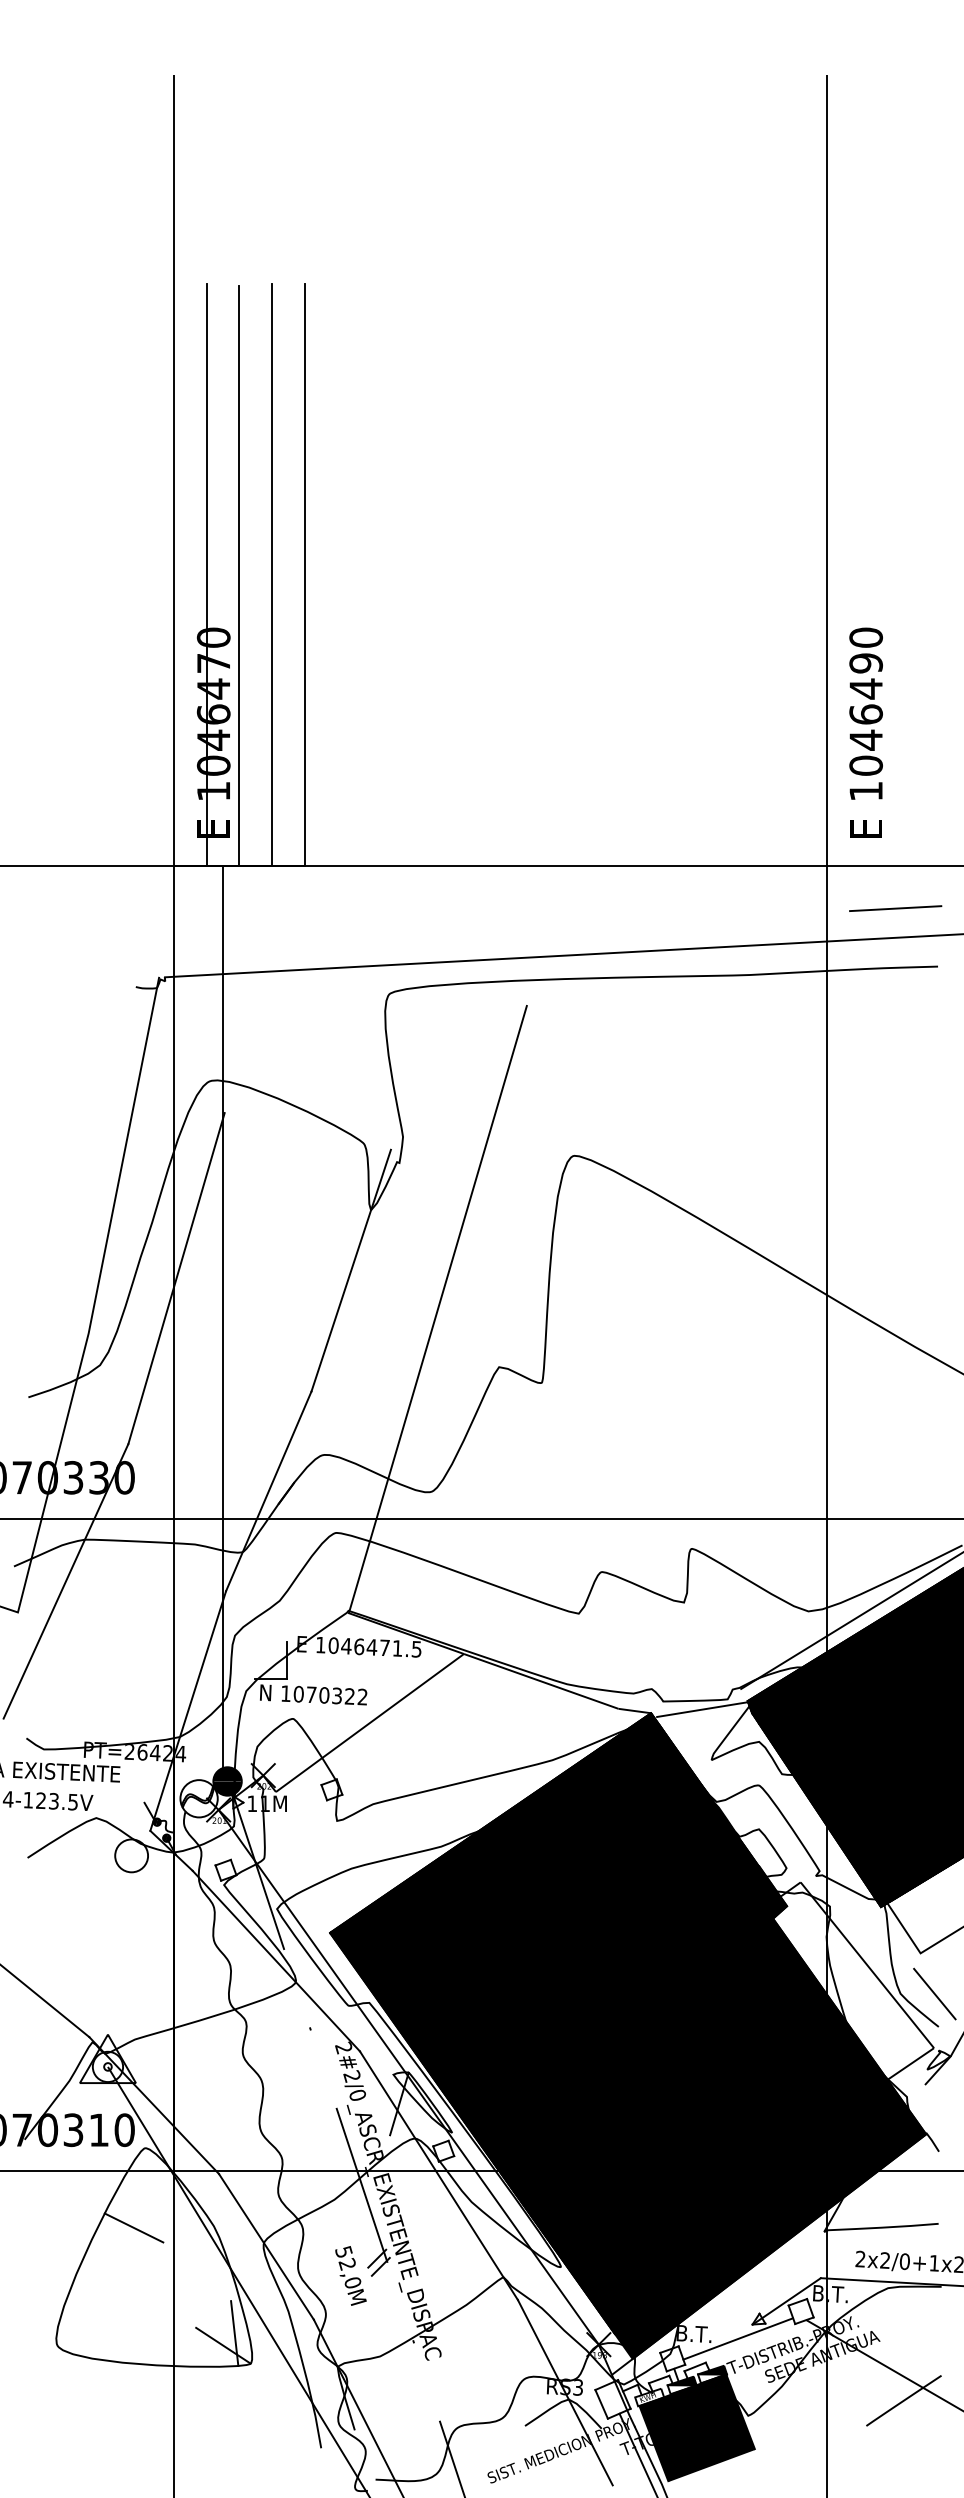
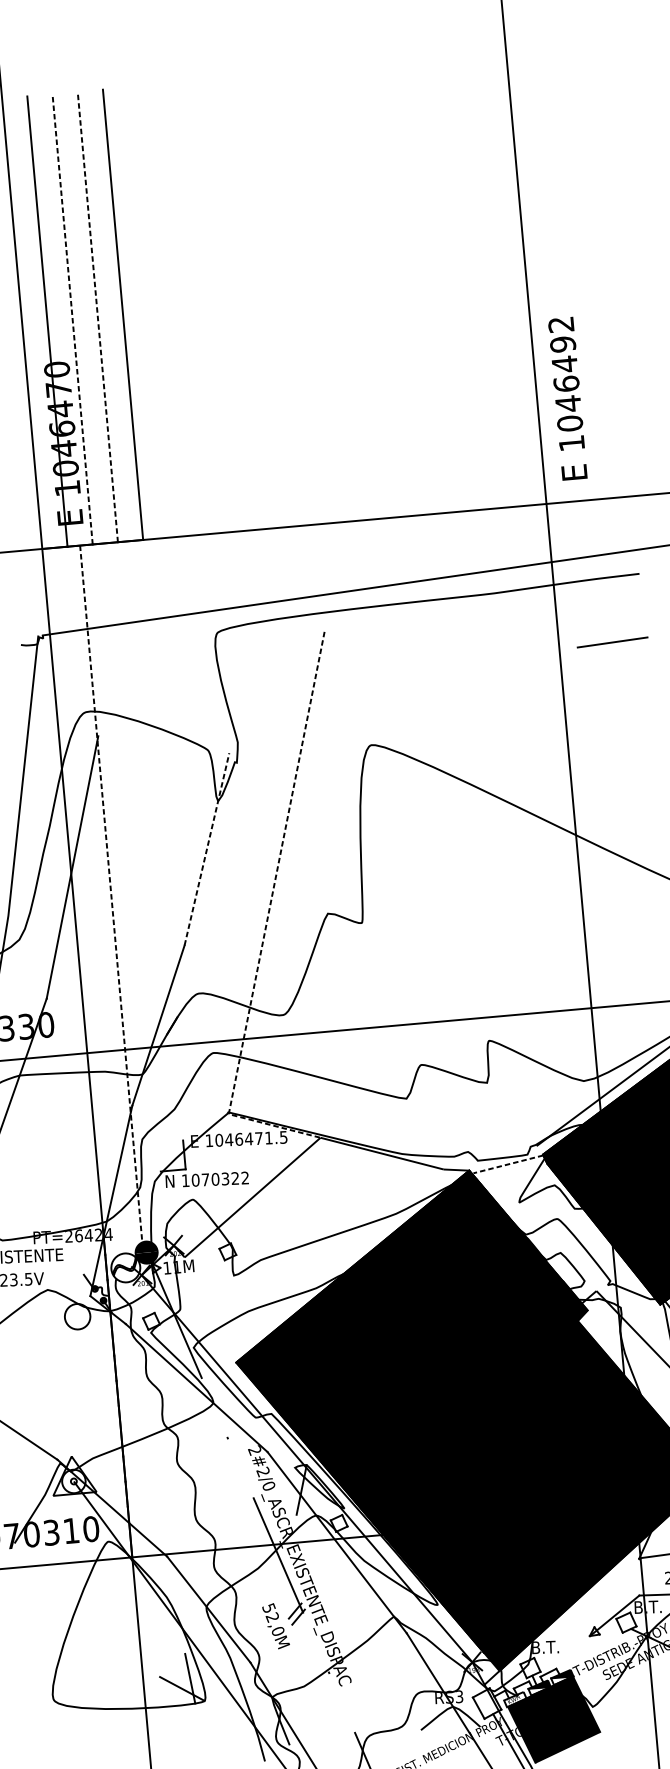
line: (272, 574) -> (98, 316), solid -> dashed
line: (239, 576) -> (72, 320), solid -> dashed
text: (865, 637) -> (560, 324), 1046490 -> 1046492
line: (895, 908) -> (612, 642), moved
line: (351, 1270) -> (207, 849), solid -> dashed
line: (223, 1320) -> (111, 896), solid -> dashed
line: (420, 1368) -> (267, 920), solid -> dashed
line: (701, 1709) -> (507, 1164), solid -> dashed
line: (133, 2227) -> (104, 1603), removed
line: (737, 2338) -> (579, 1647), removed

